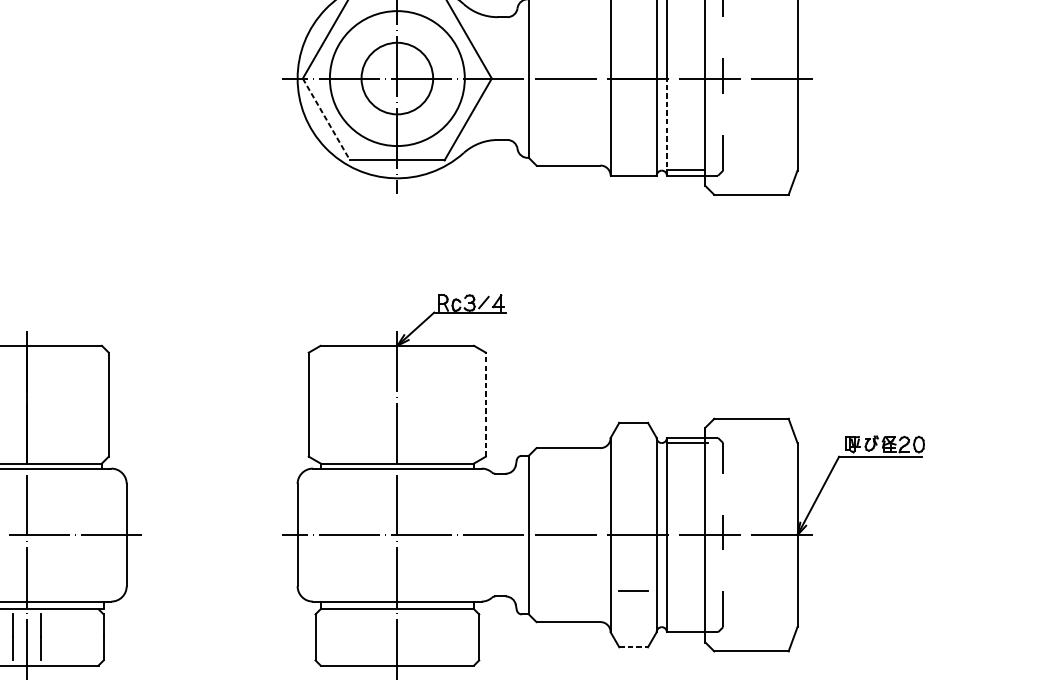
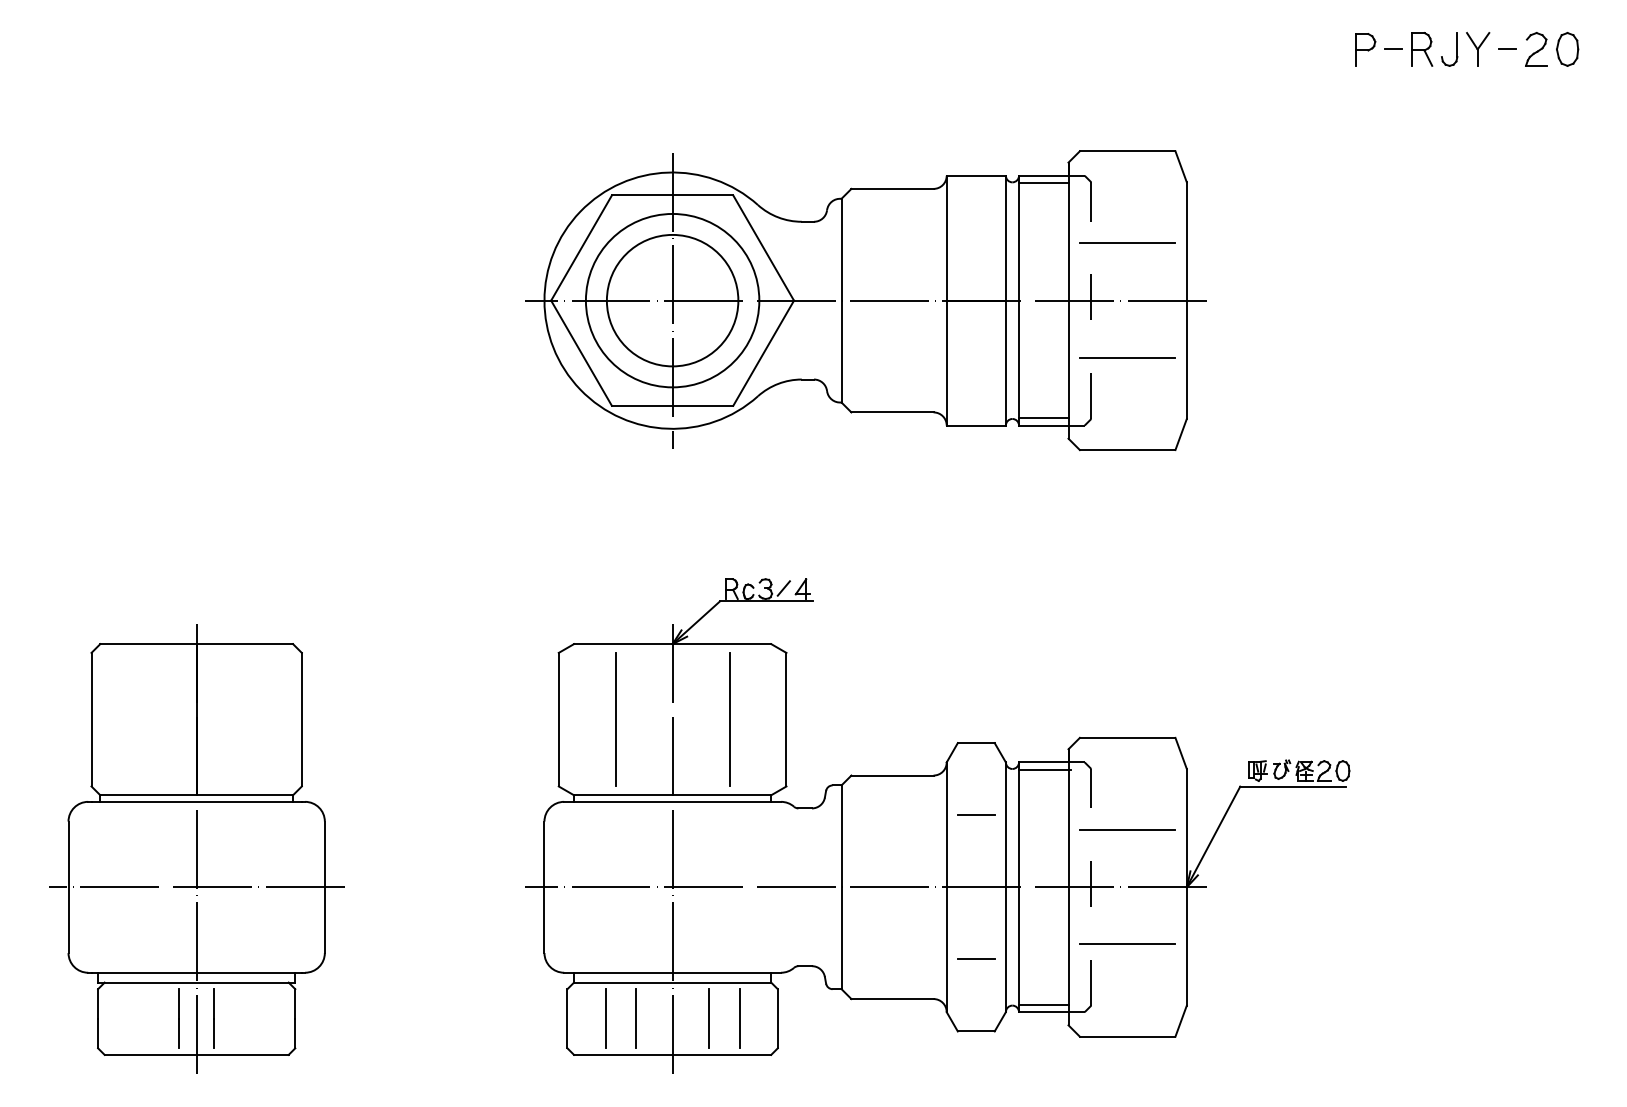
line: (751, 34) -> (1127, 243), added
circle: (397, 78) -> (672, 300), size x1.43
line: (326, 119) -> (581, 353), dashed -> solid
line: (751, 122) -> (1127, 357), added
line: (667, 126) -> (1019, 362), dashed -> solid
line: (352, 404) -> (615, 719), added
line: (441, 404) -> (729, 719), added
line: (485, 404) -> (786, 719), dashed -> solid
line: (633, 479) -> (975, 815), added
line: (751, 490) -> (1127, 830), added
line: (751, 579) -> (1127, 944), added
line: (685, 627) -> (1043, 1005), added
line: (345, 637) -> (605, 1018), added
line: (369, 637) -> (636, 1018), added
line: (426, 637) -> (709, 1018), added
line: (449, 637) -> (739, 1018), added
line: (633, 647) -> (976, 1031), dashed -> solid

